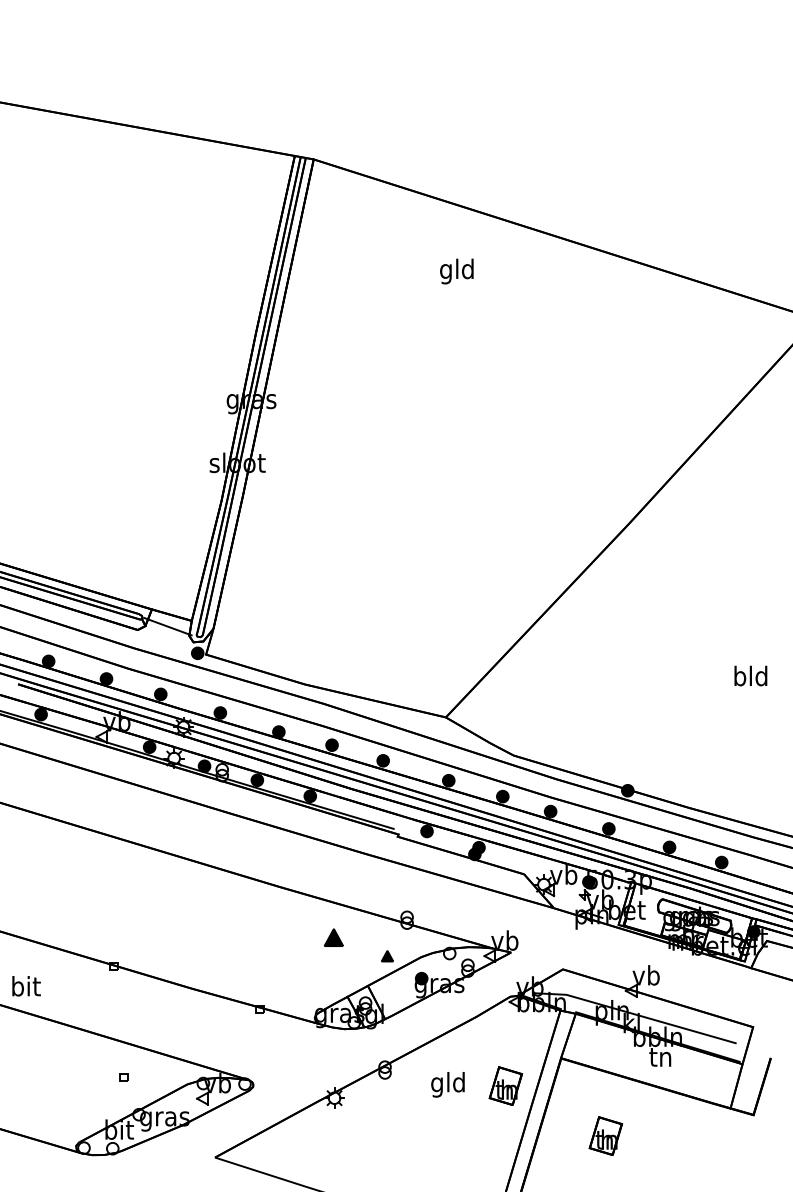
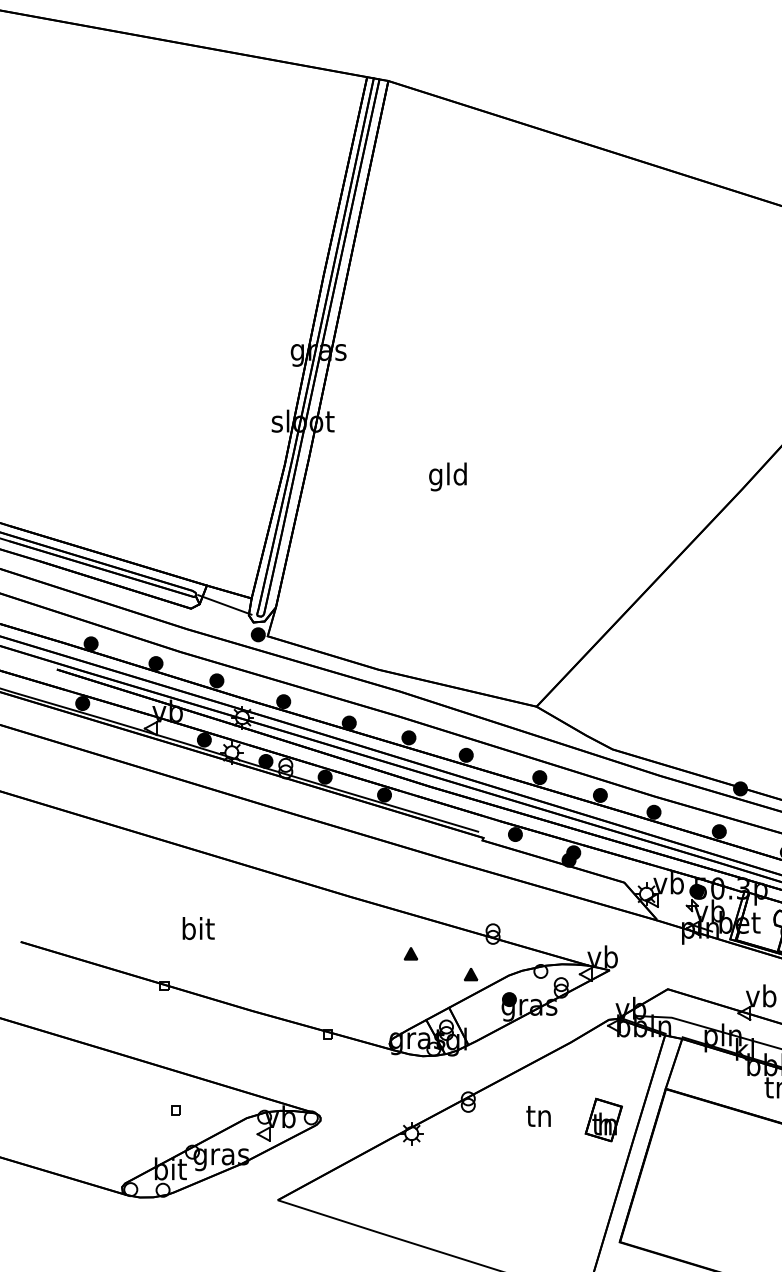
text: (456, 271) -> (447, 476), moved
part: (333, 937) -> (410, 953), size x0.62
text: (26, 986) -> (198, 928), moved
text: (447, 1084) -> (538, 1118), gld -> tn
part: (605, 1135) -> (715, 1175), removed

